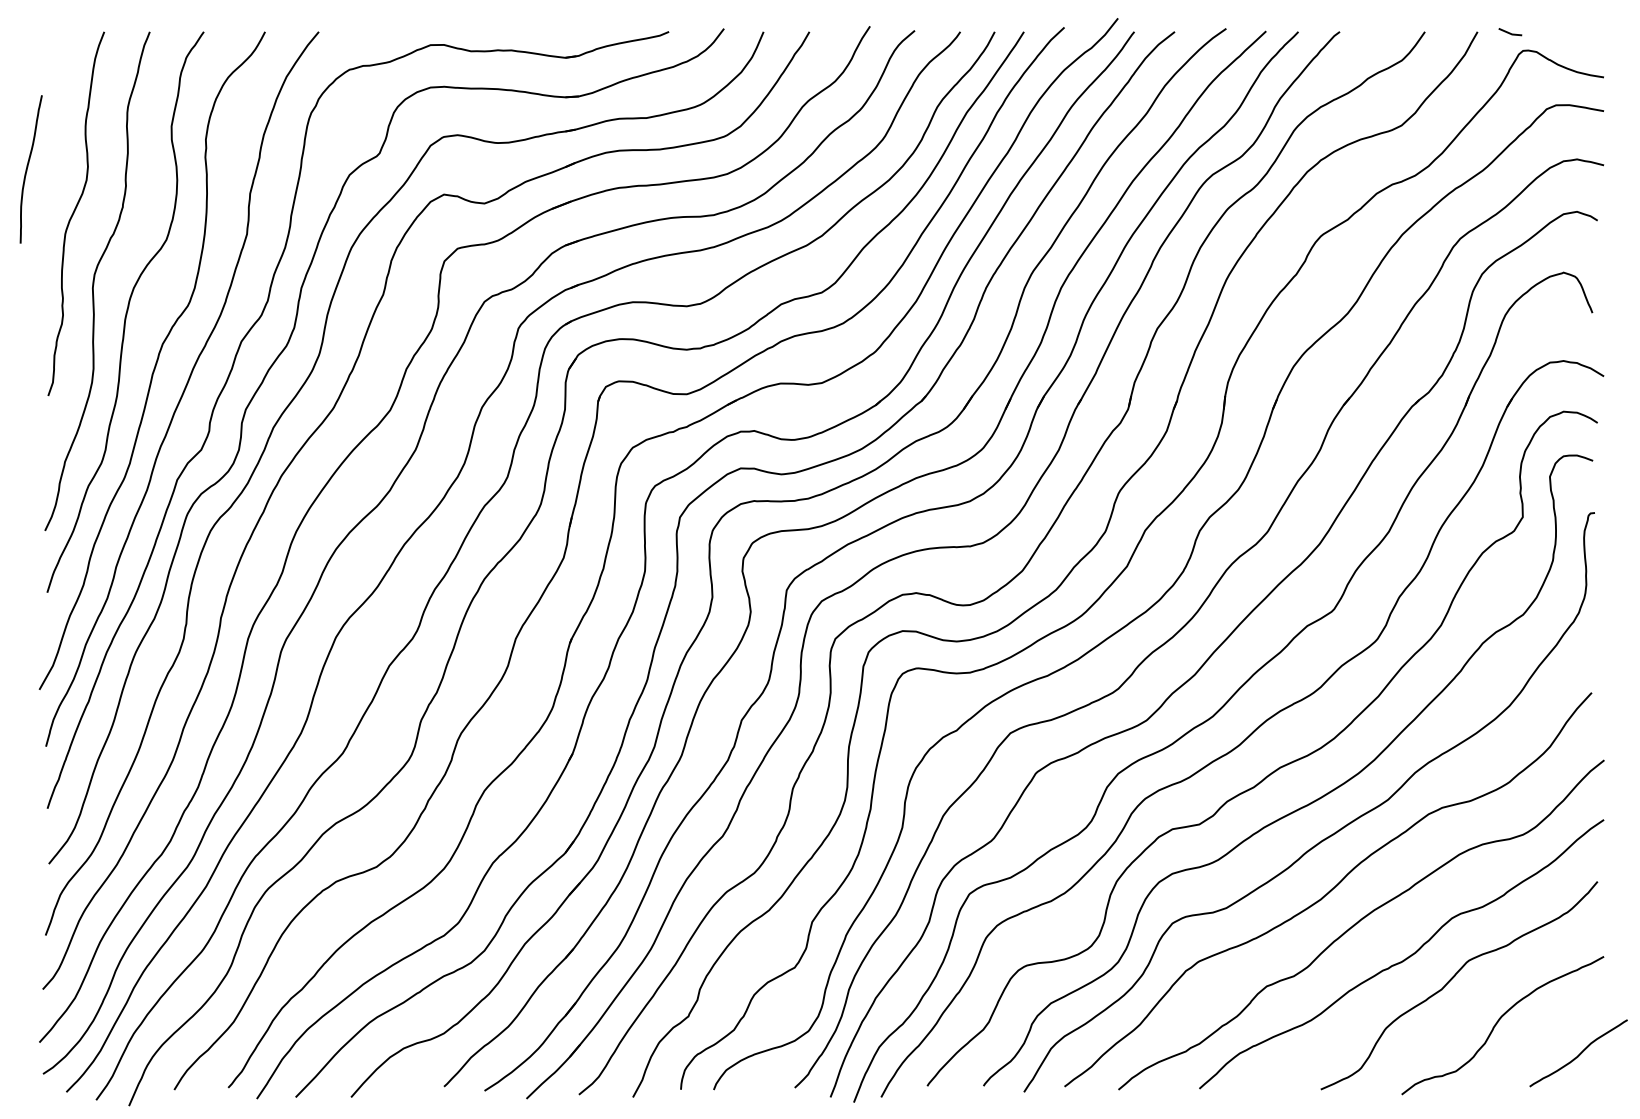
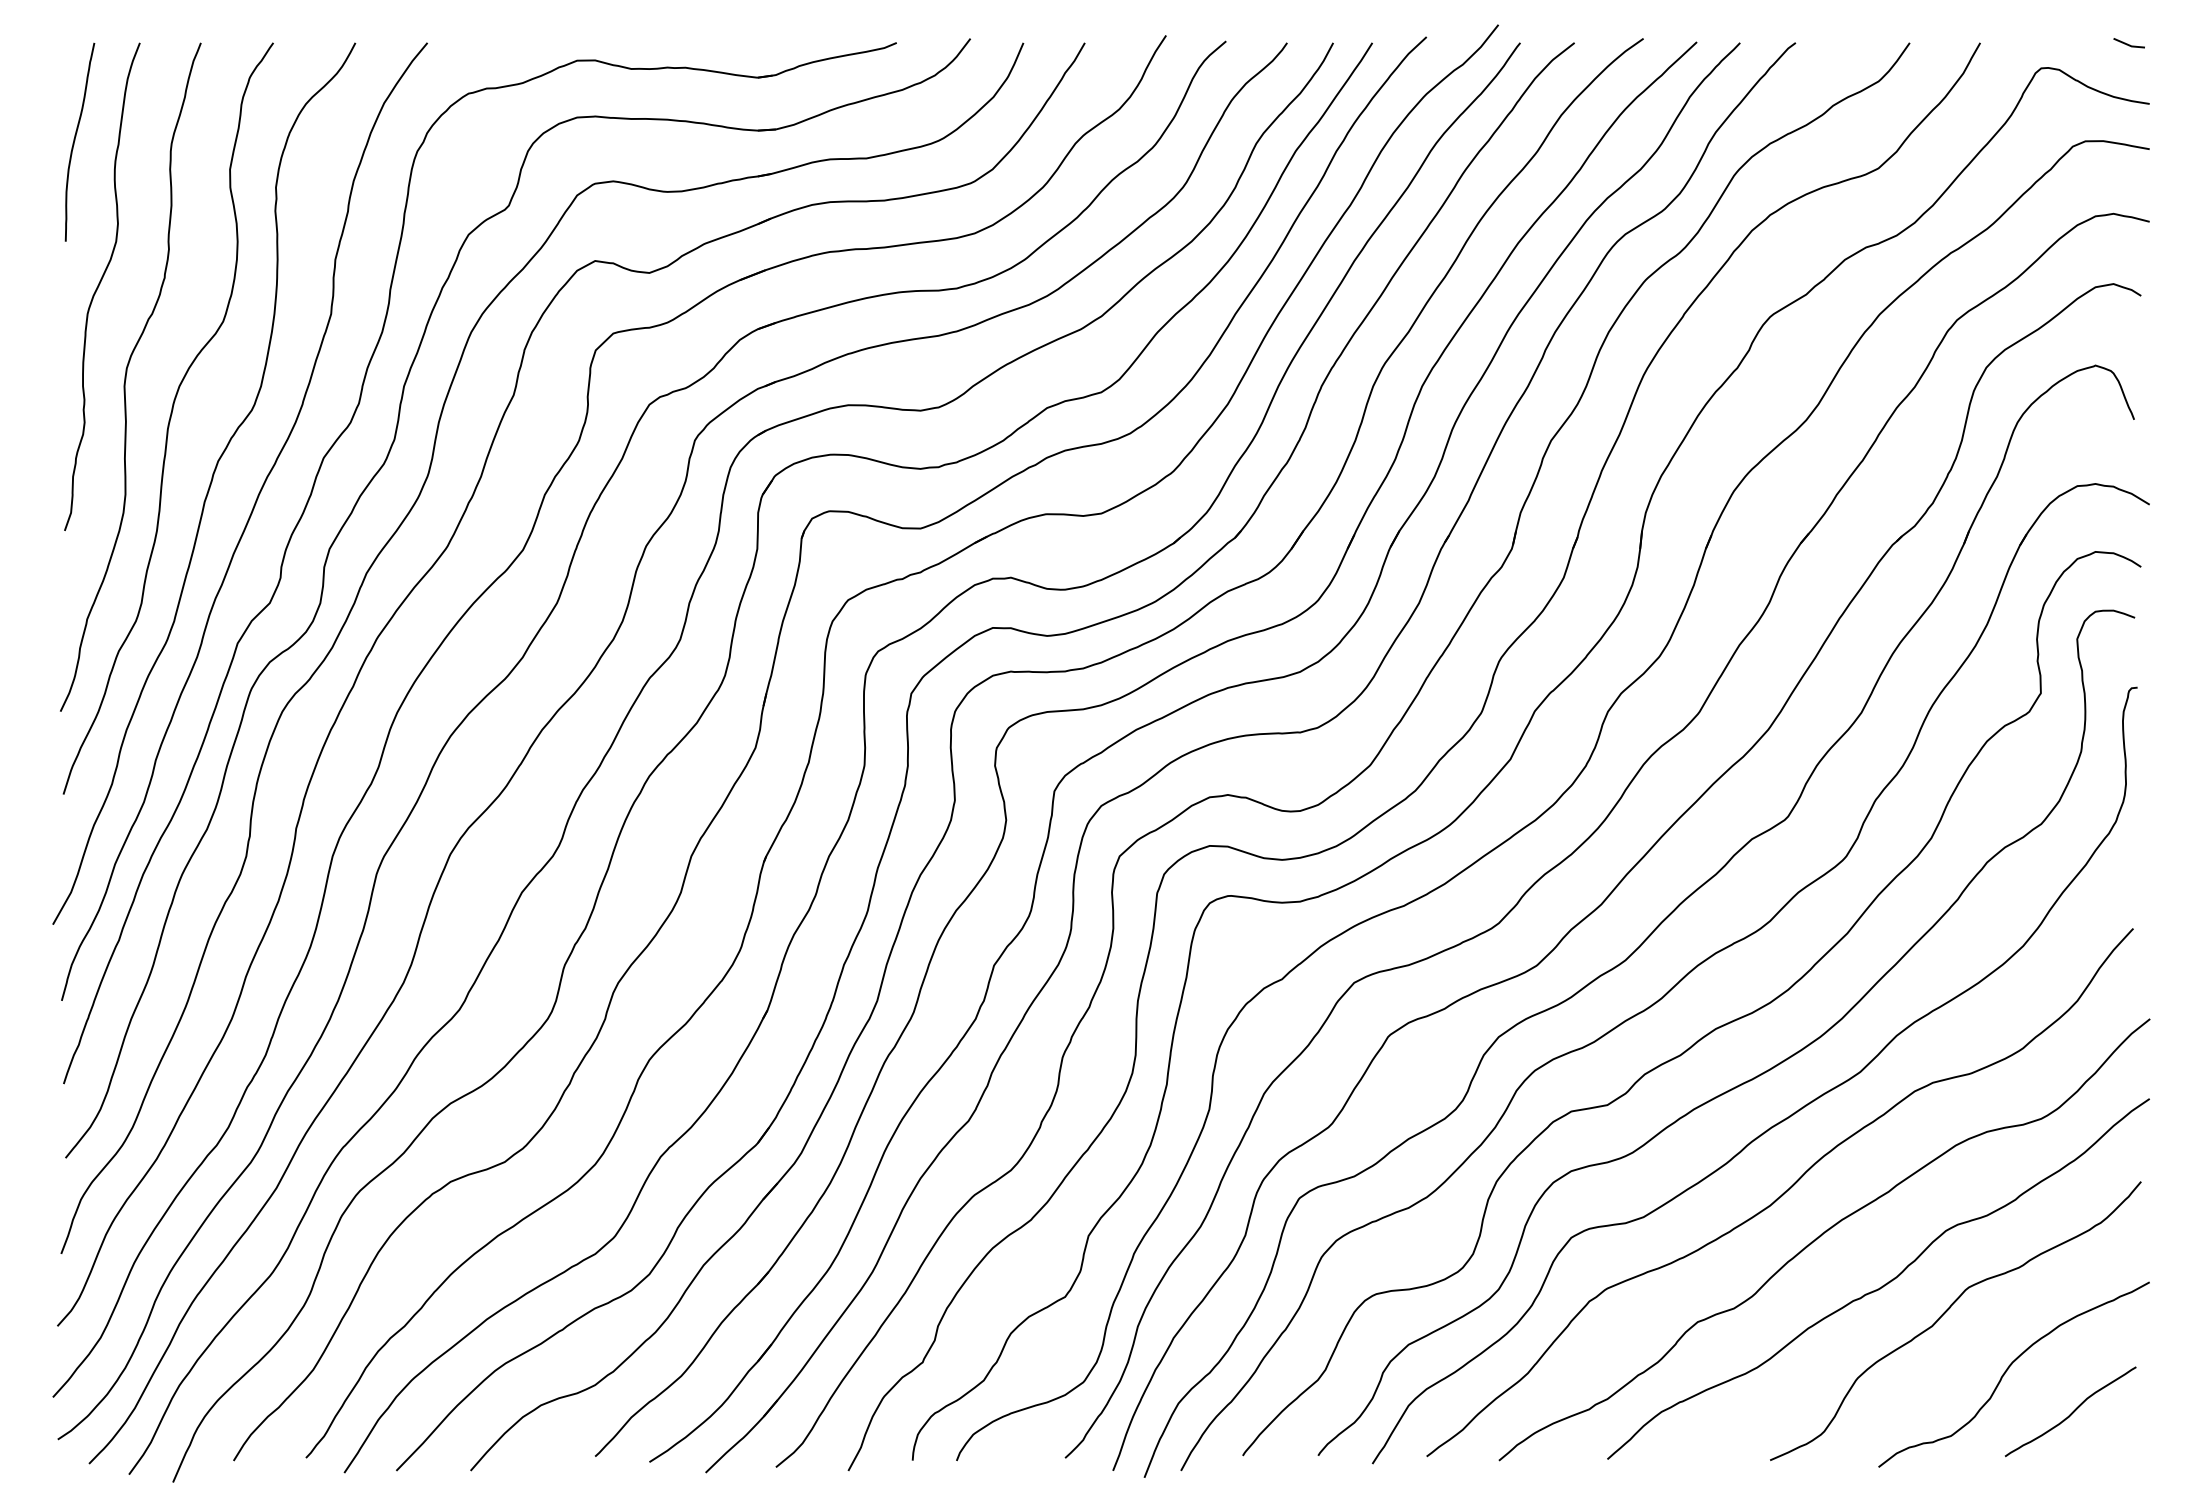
line: (1509, 32) -> (2127, 43), moved
curve: (27, 168) -> (75, 140), moved
curve: (1579, 1053) -> (2071, 1412), moved

